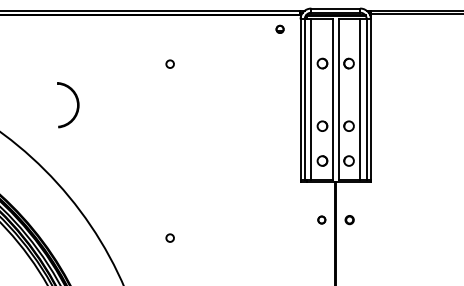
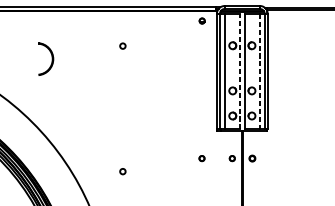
line: (332, 99) -> (240, 71), solid -> dashed
line: (360, 100) -> (260, 72), solid -> dashed
part: (76, 102) -> (51, 57), moved
part: (279, 219) -> (201, 158), added

